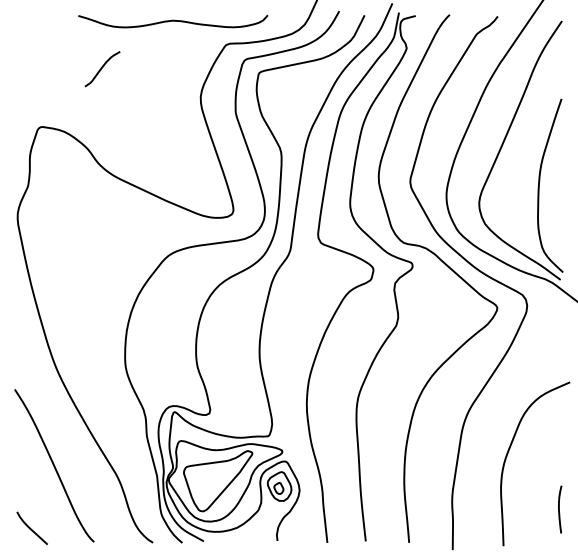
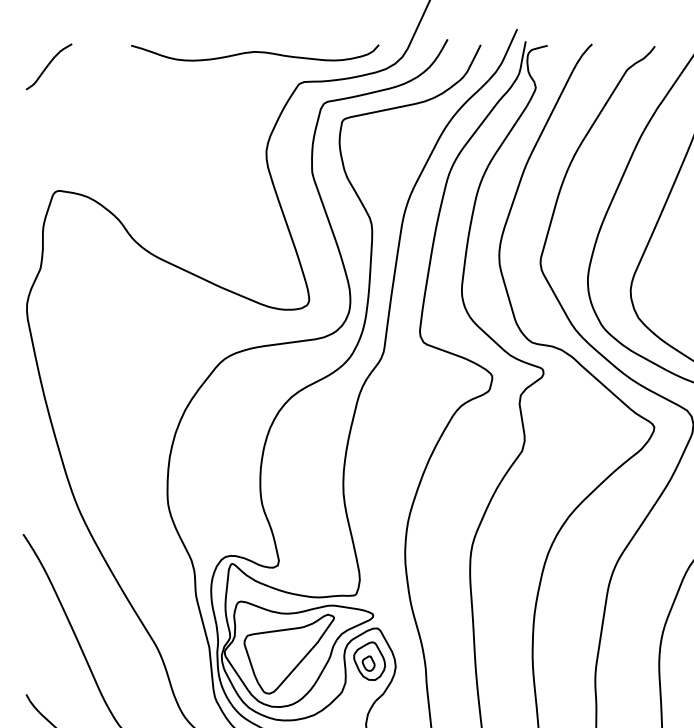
curve: (173, 21) -> (255, 52), moved
curve: (102, 68) -> (48, 65), moved

